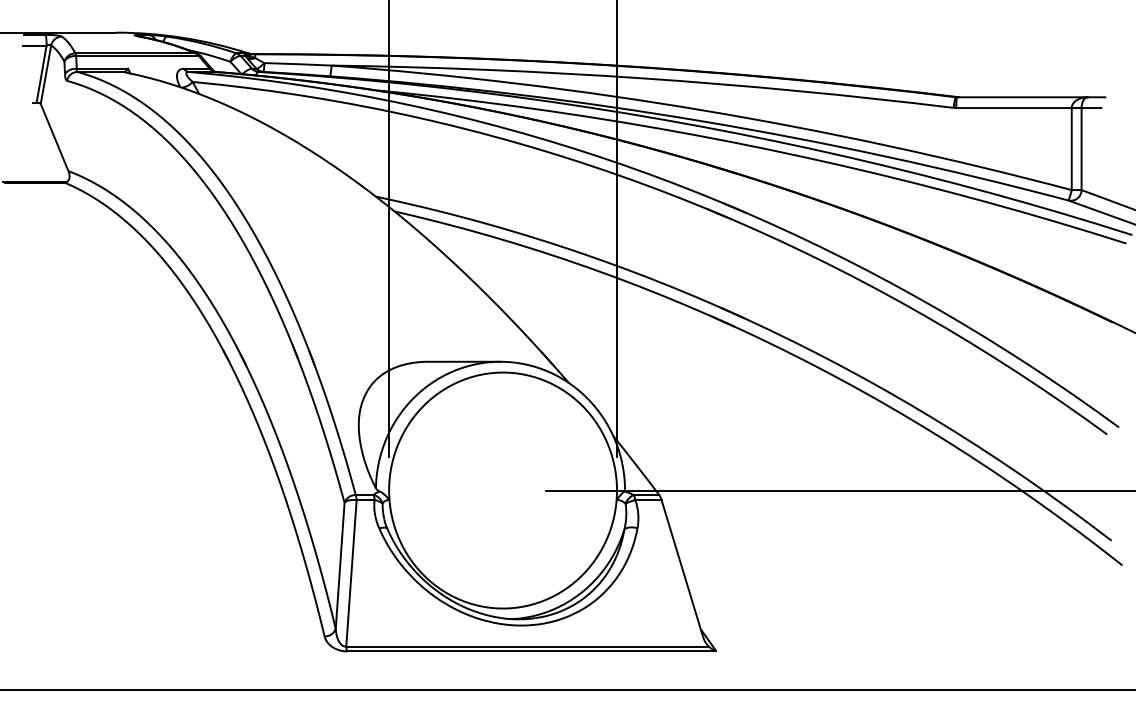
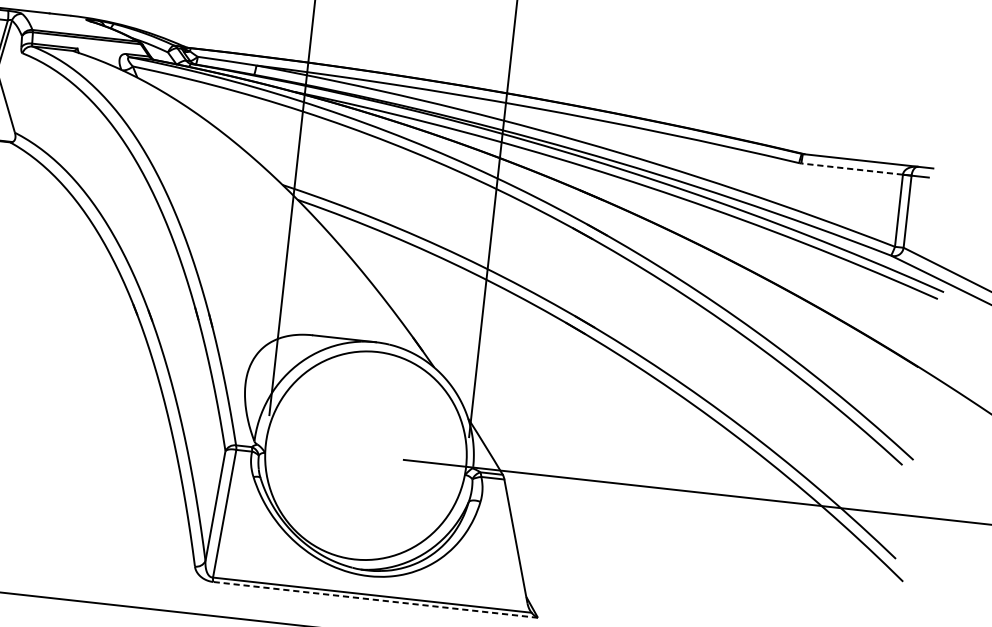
line: (1014, 108) -> (852, 169), solid -> dashed
line: (531, 651) -> (375, 599), solid -> dashed

